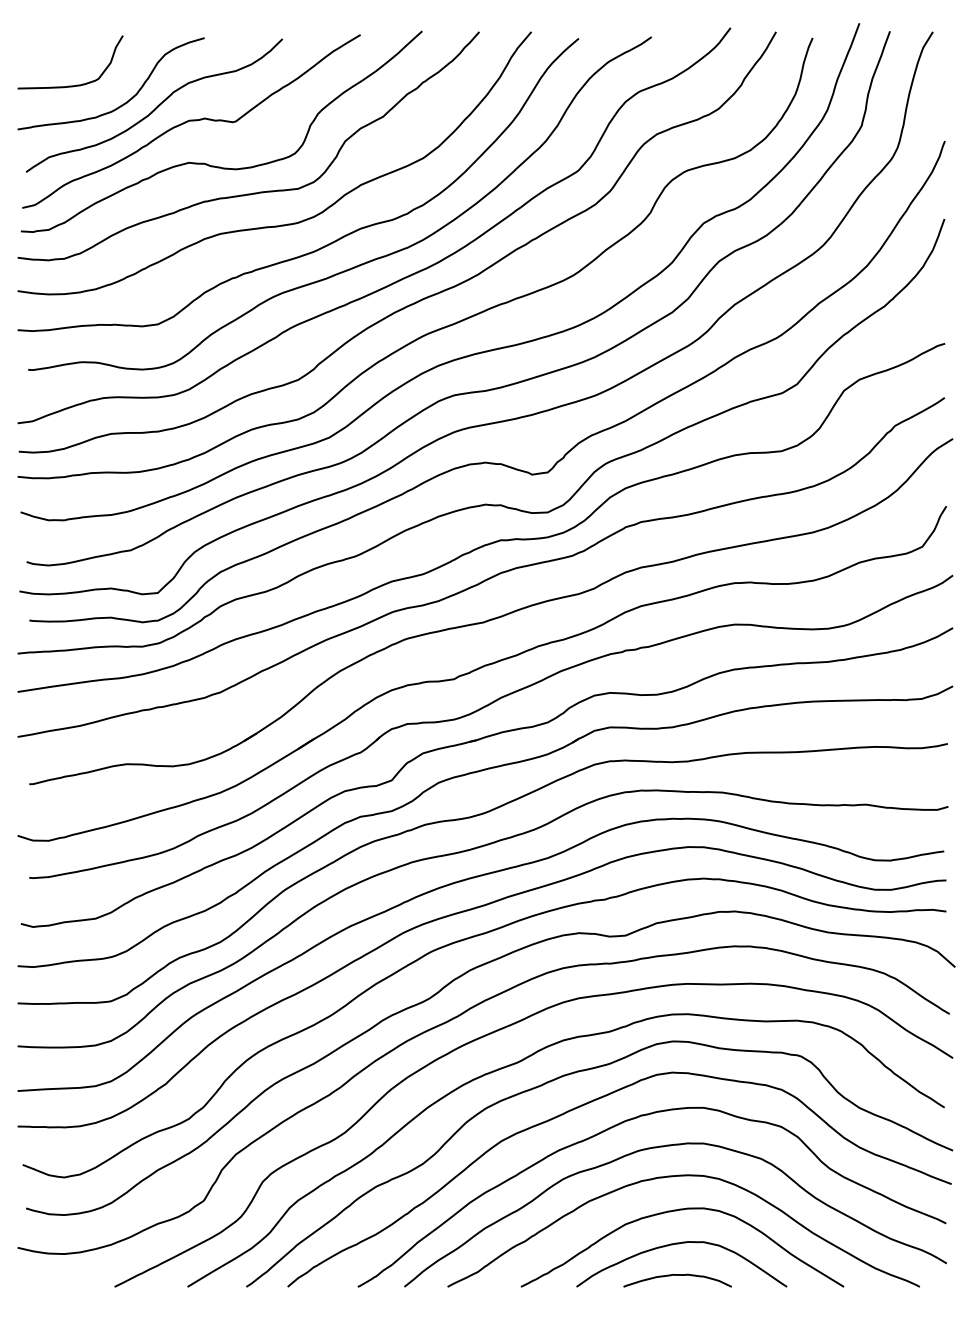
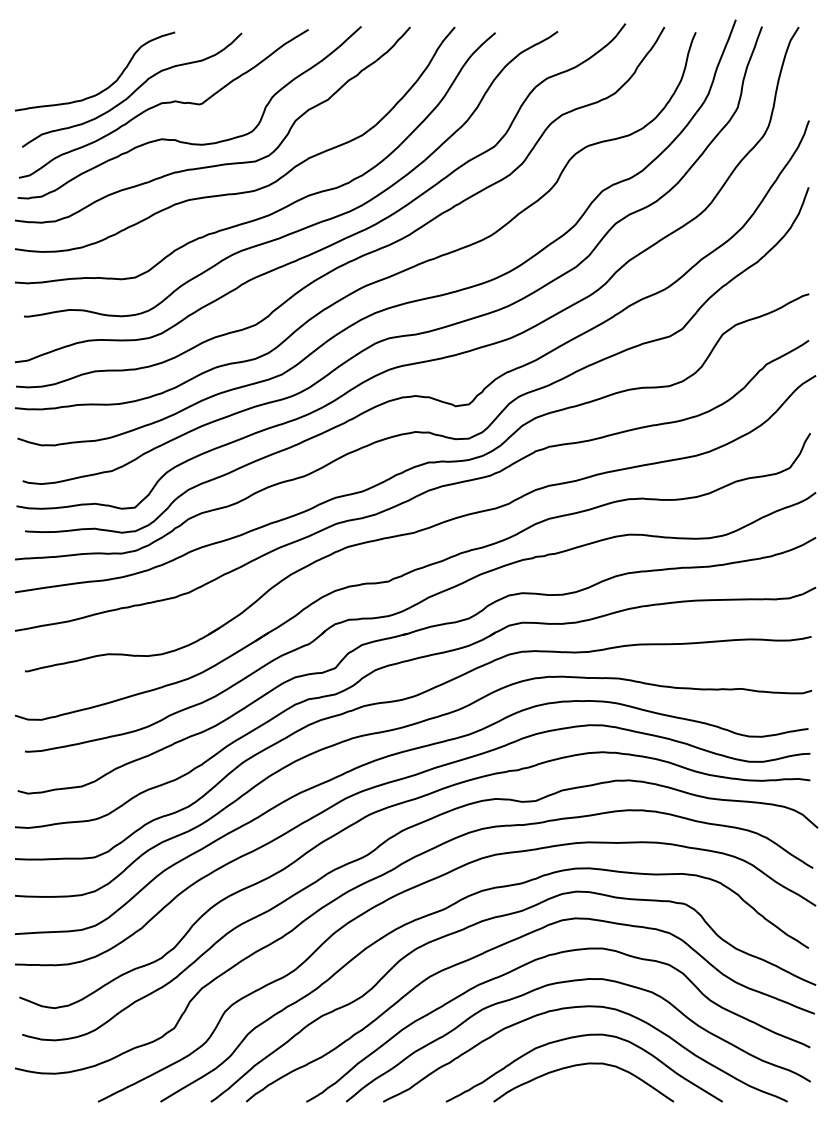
curve: (71, 84) -> (61, 72), removed
curve: (676, 1275) -> (579, 1092), removed

